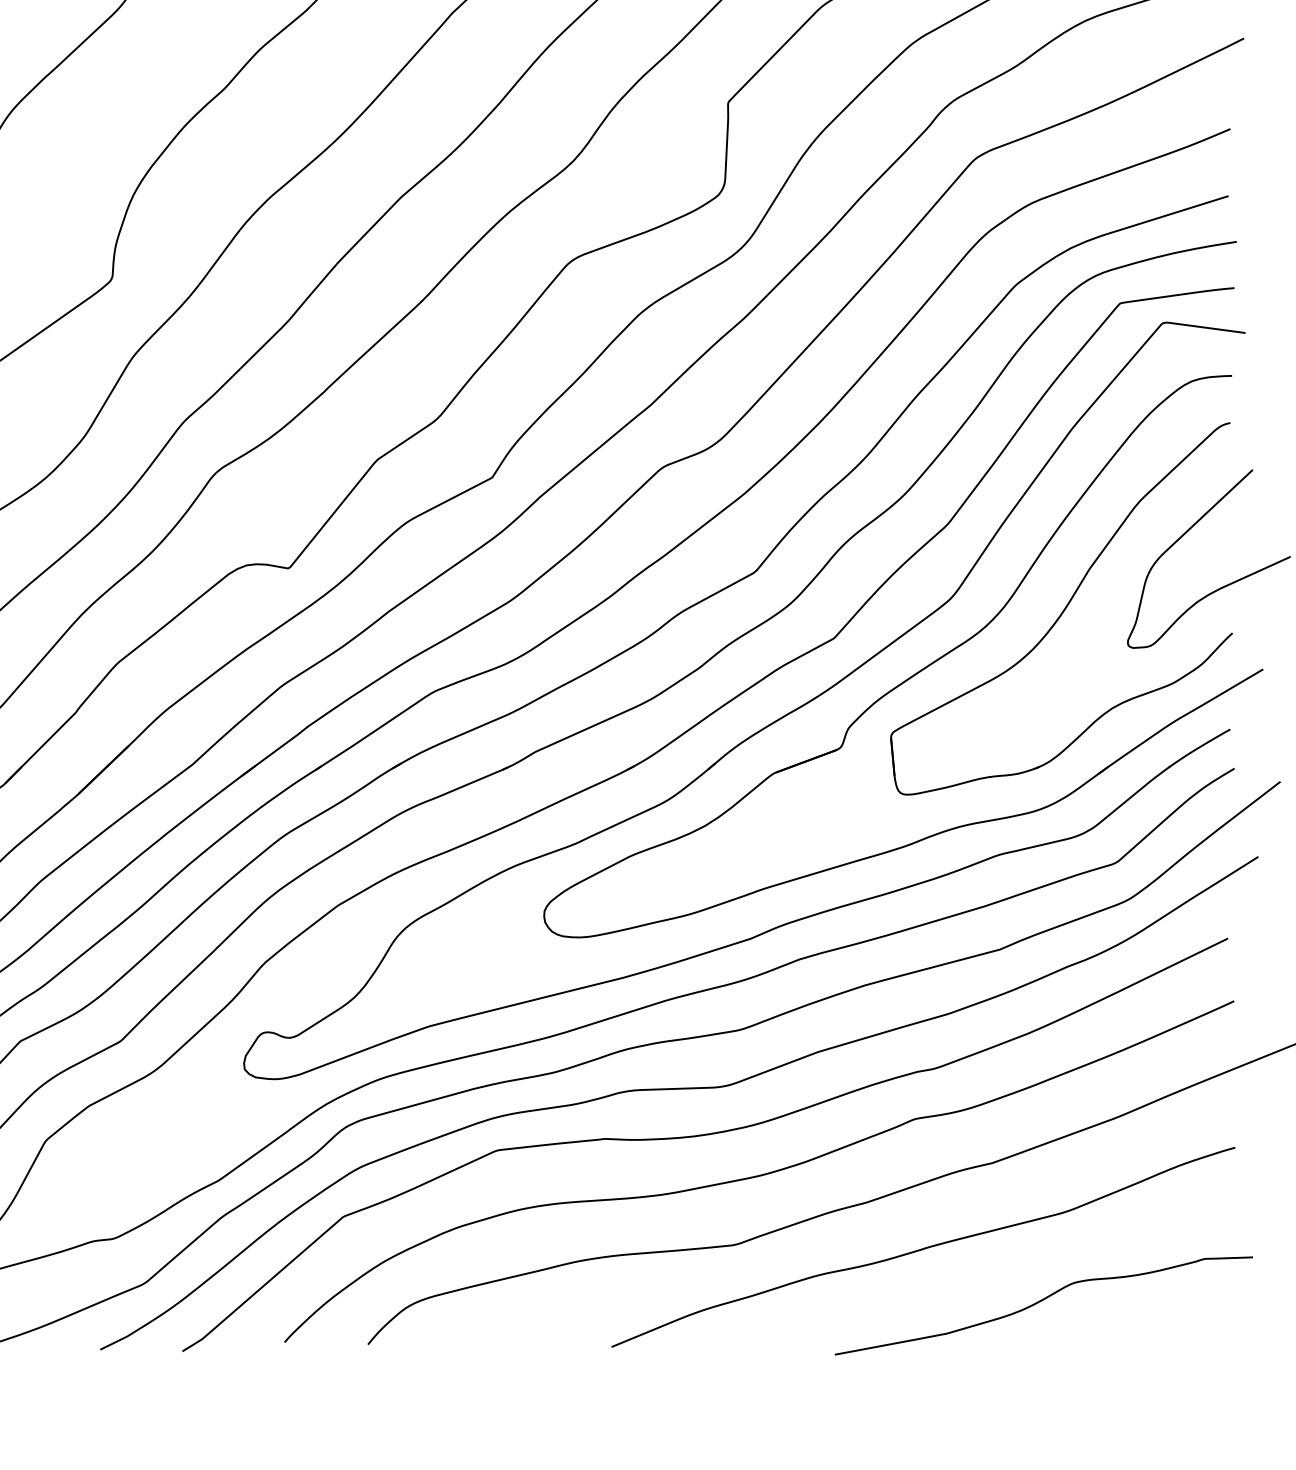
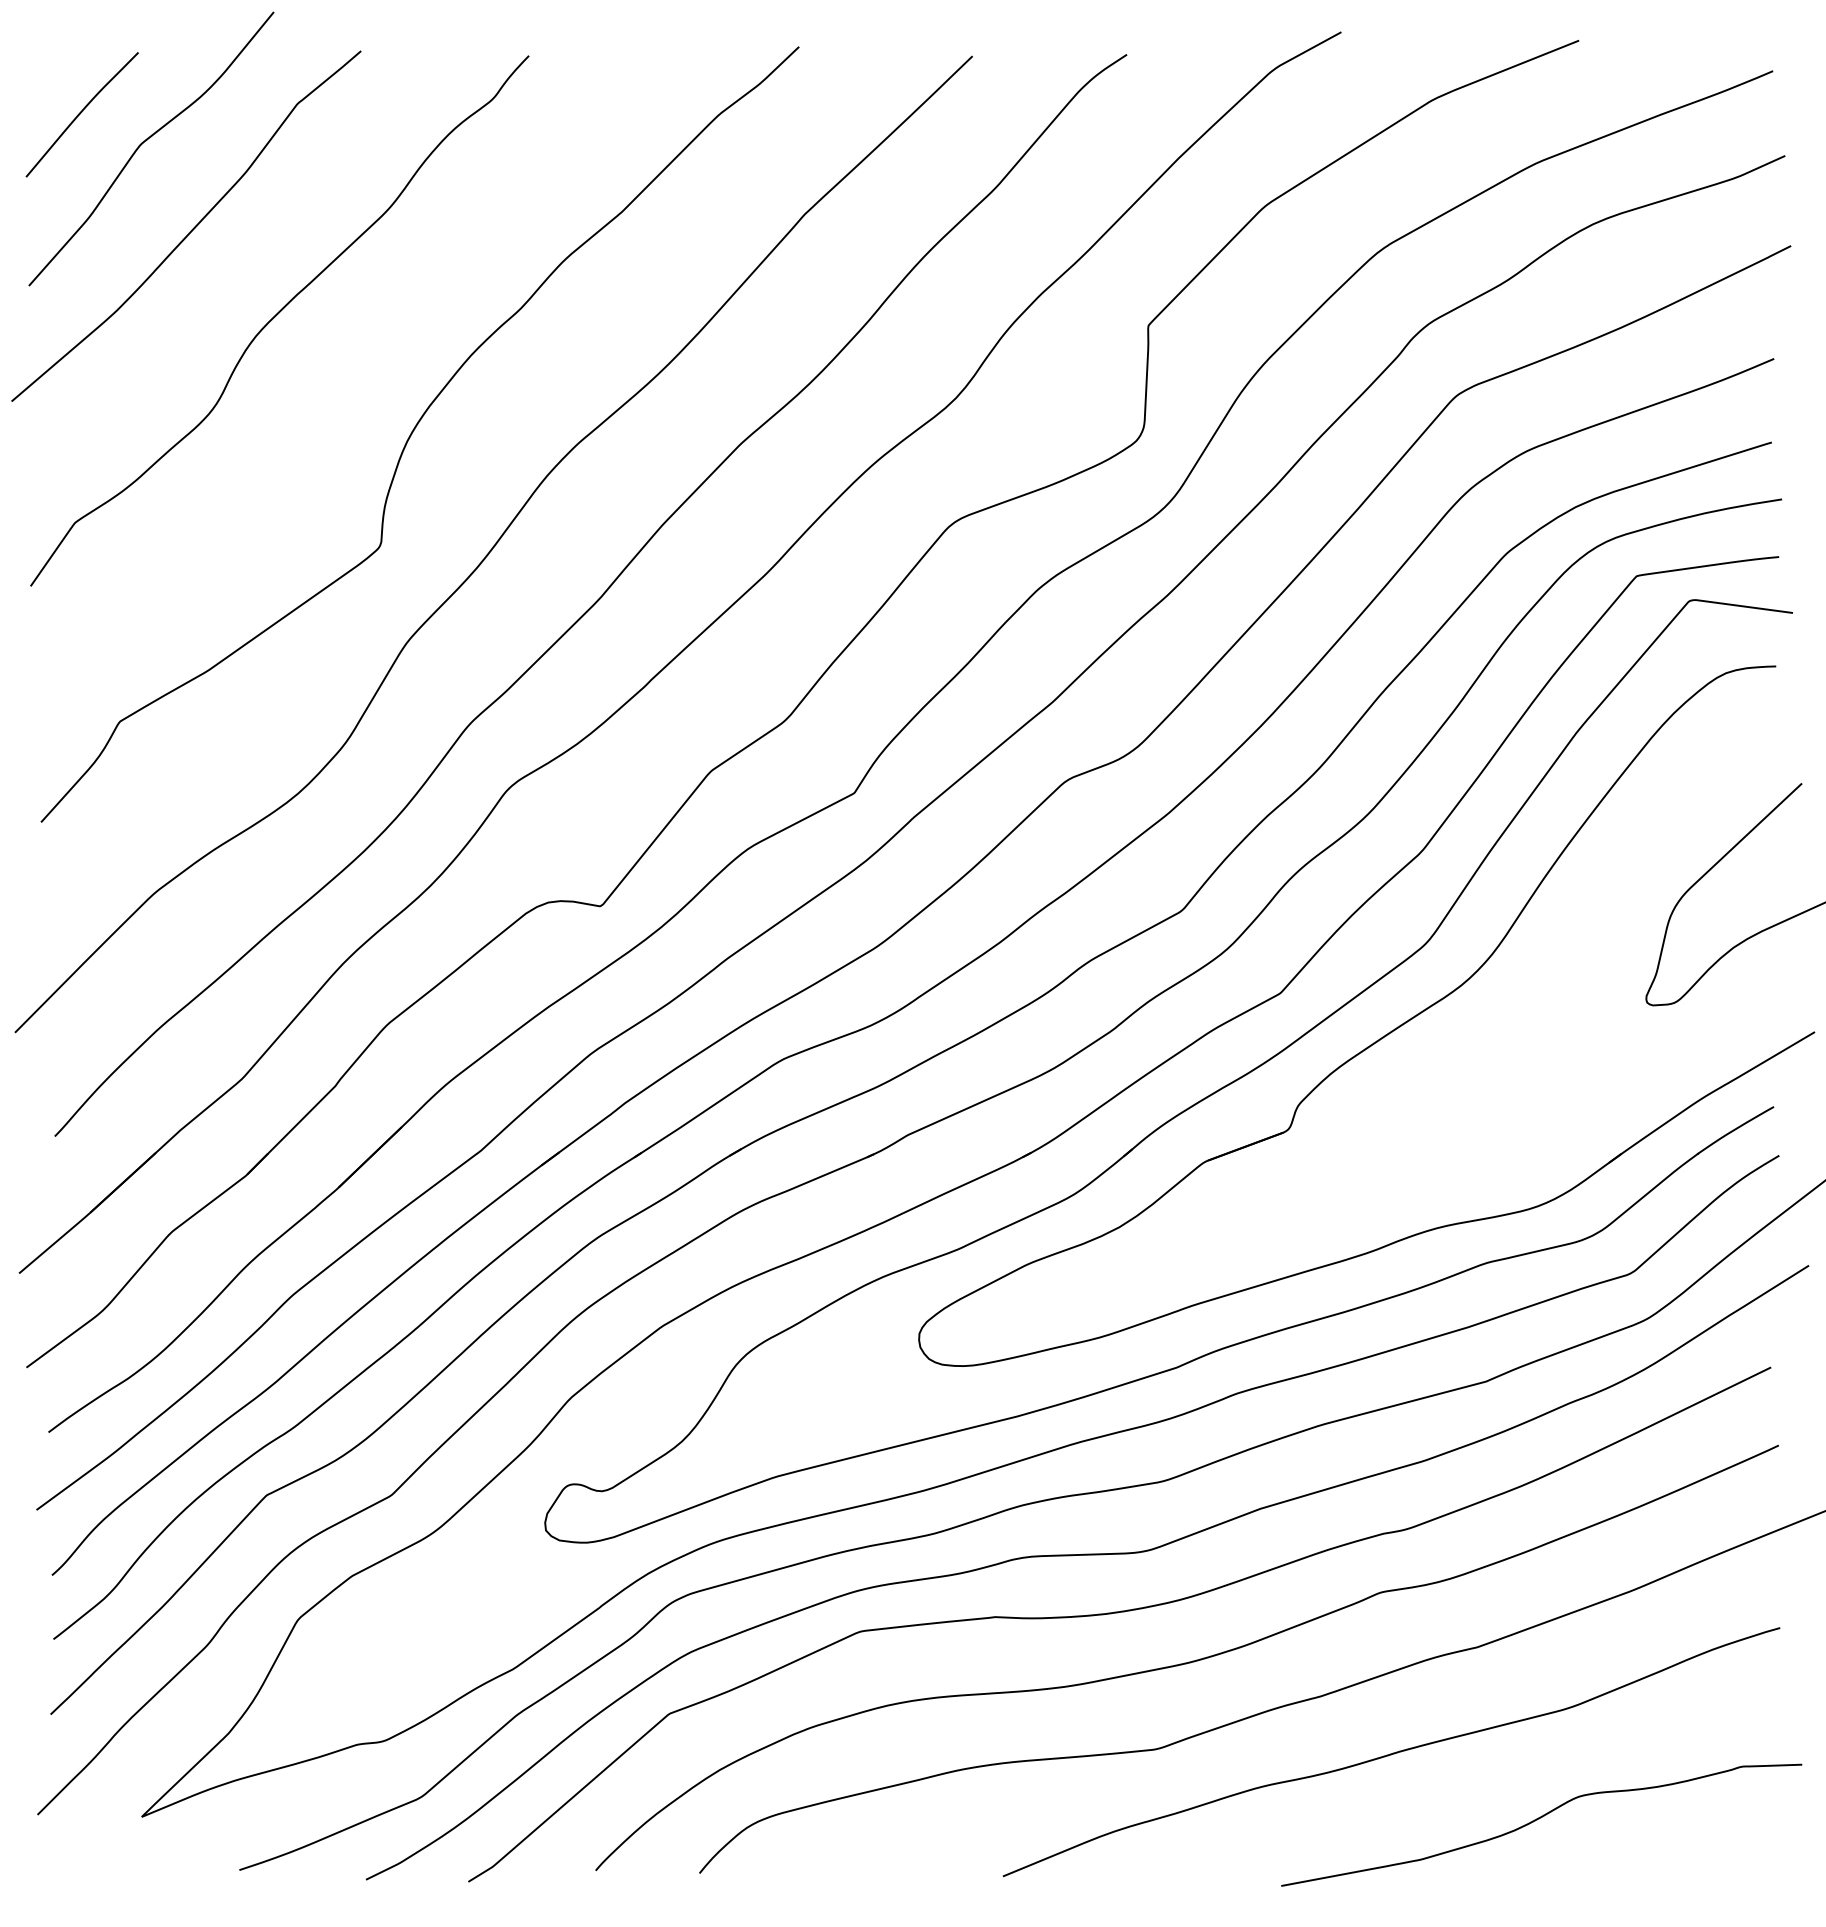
part: (1061, 608) -> (1563, 956), removed

